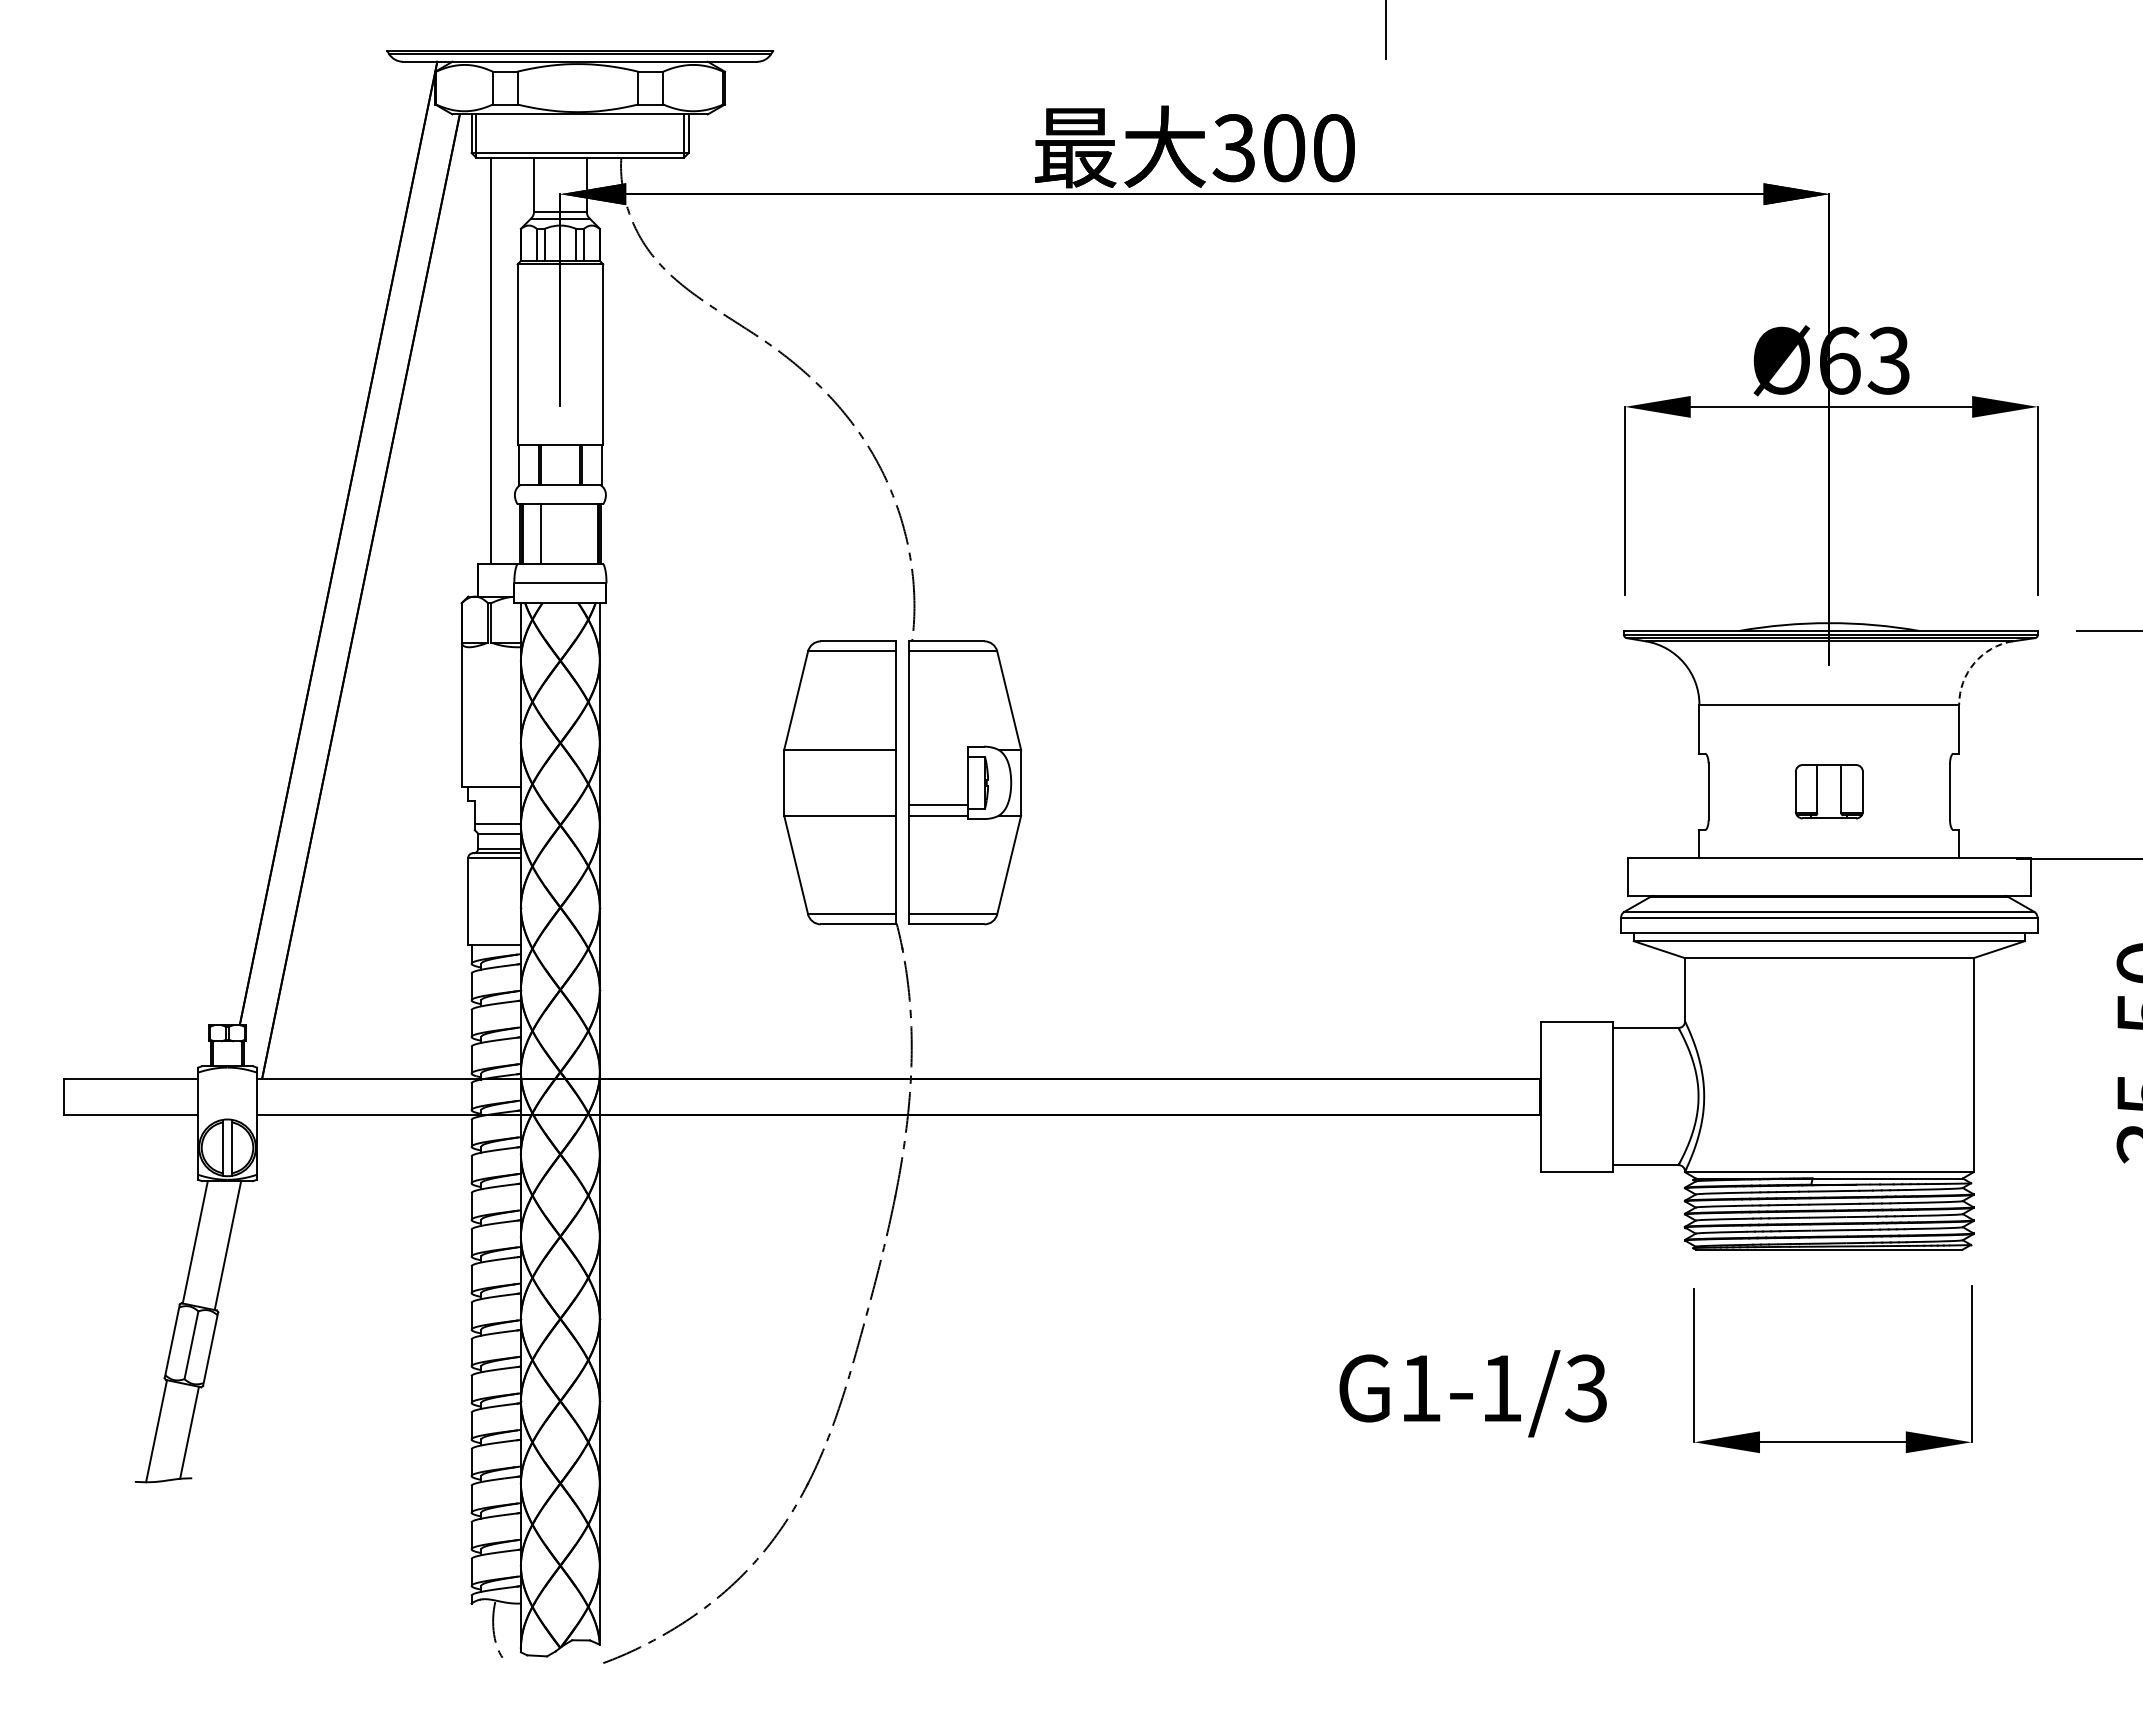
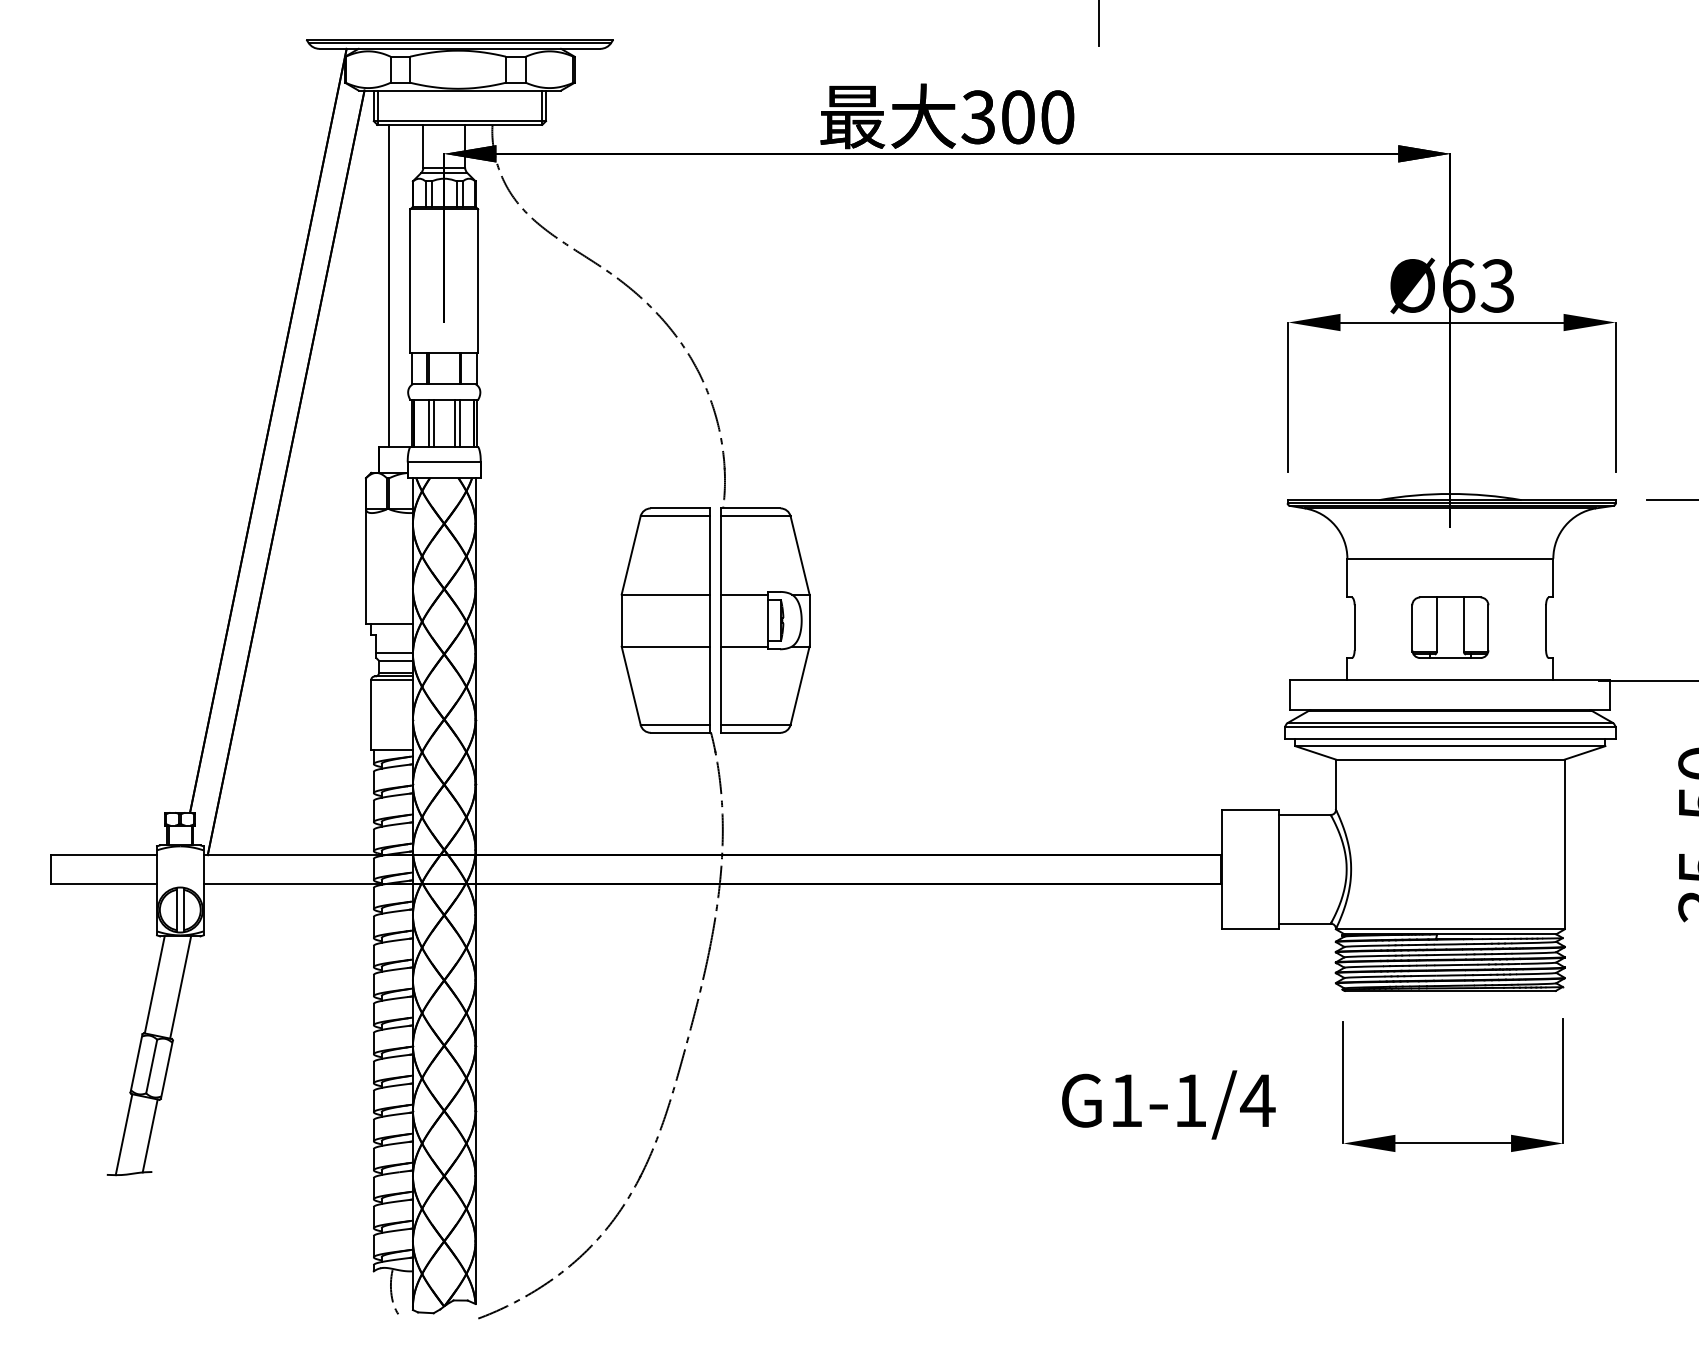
line: (547, 533) -> (434, 422), added
line: (573, 533) -> (454, 422), added
line: (579, 533) -> (459, 422), added
arc: (1974, 663) -> (1565, 525), dashed -> solid
part: (1829, 791) -> (1450, 627), size x1.43
line: (938, 804) -> (744, 594), moved
text: (1586, 1388) -> (1257, 1100), G1-1/3 -> G1-1/4

